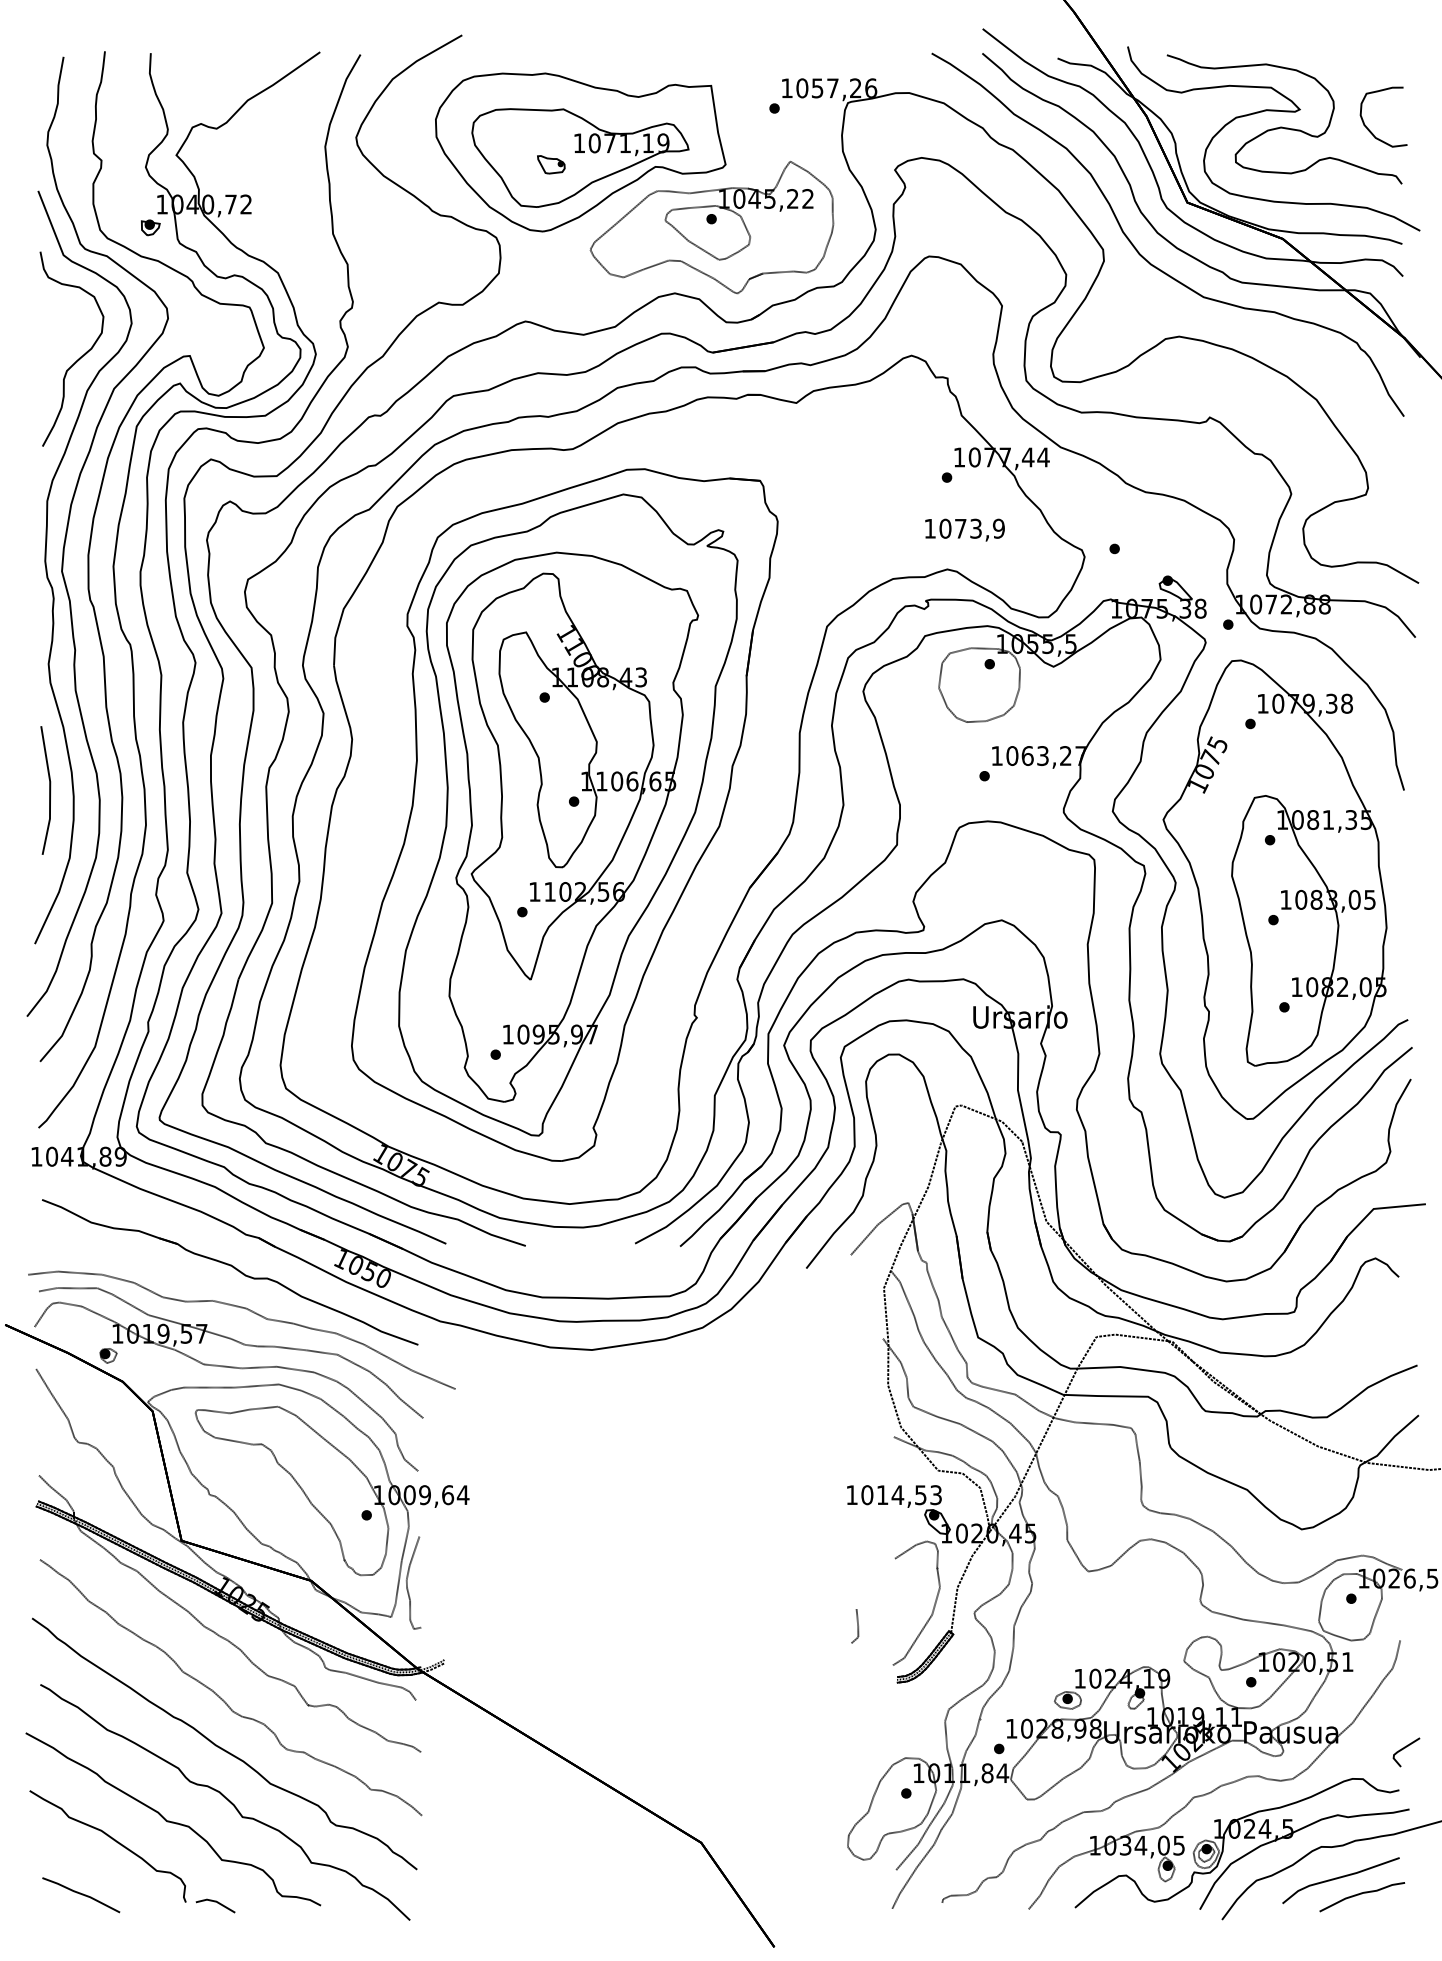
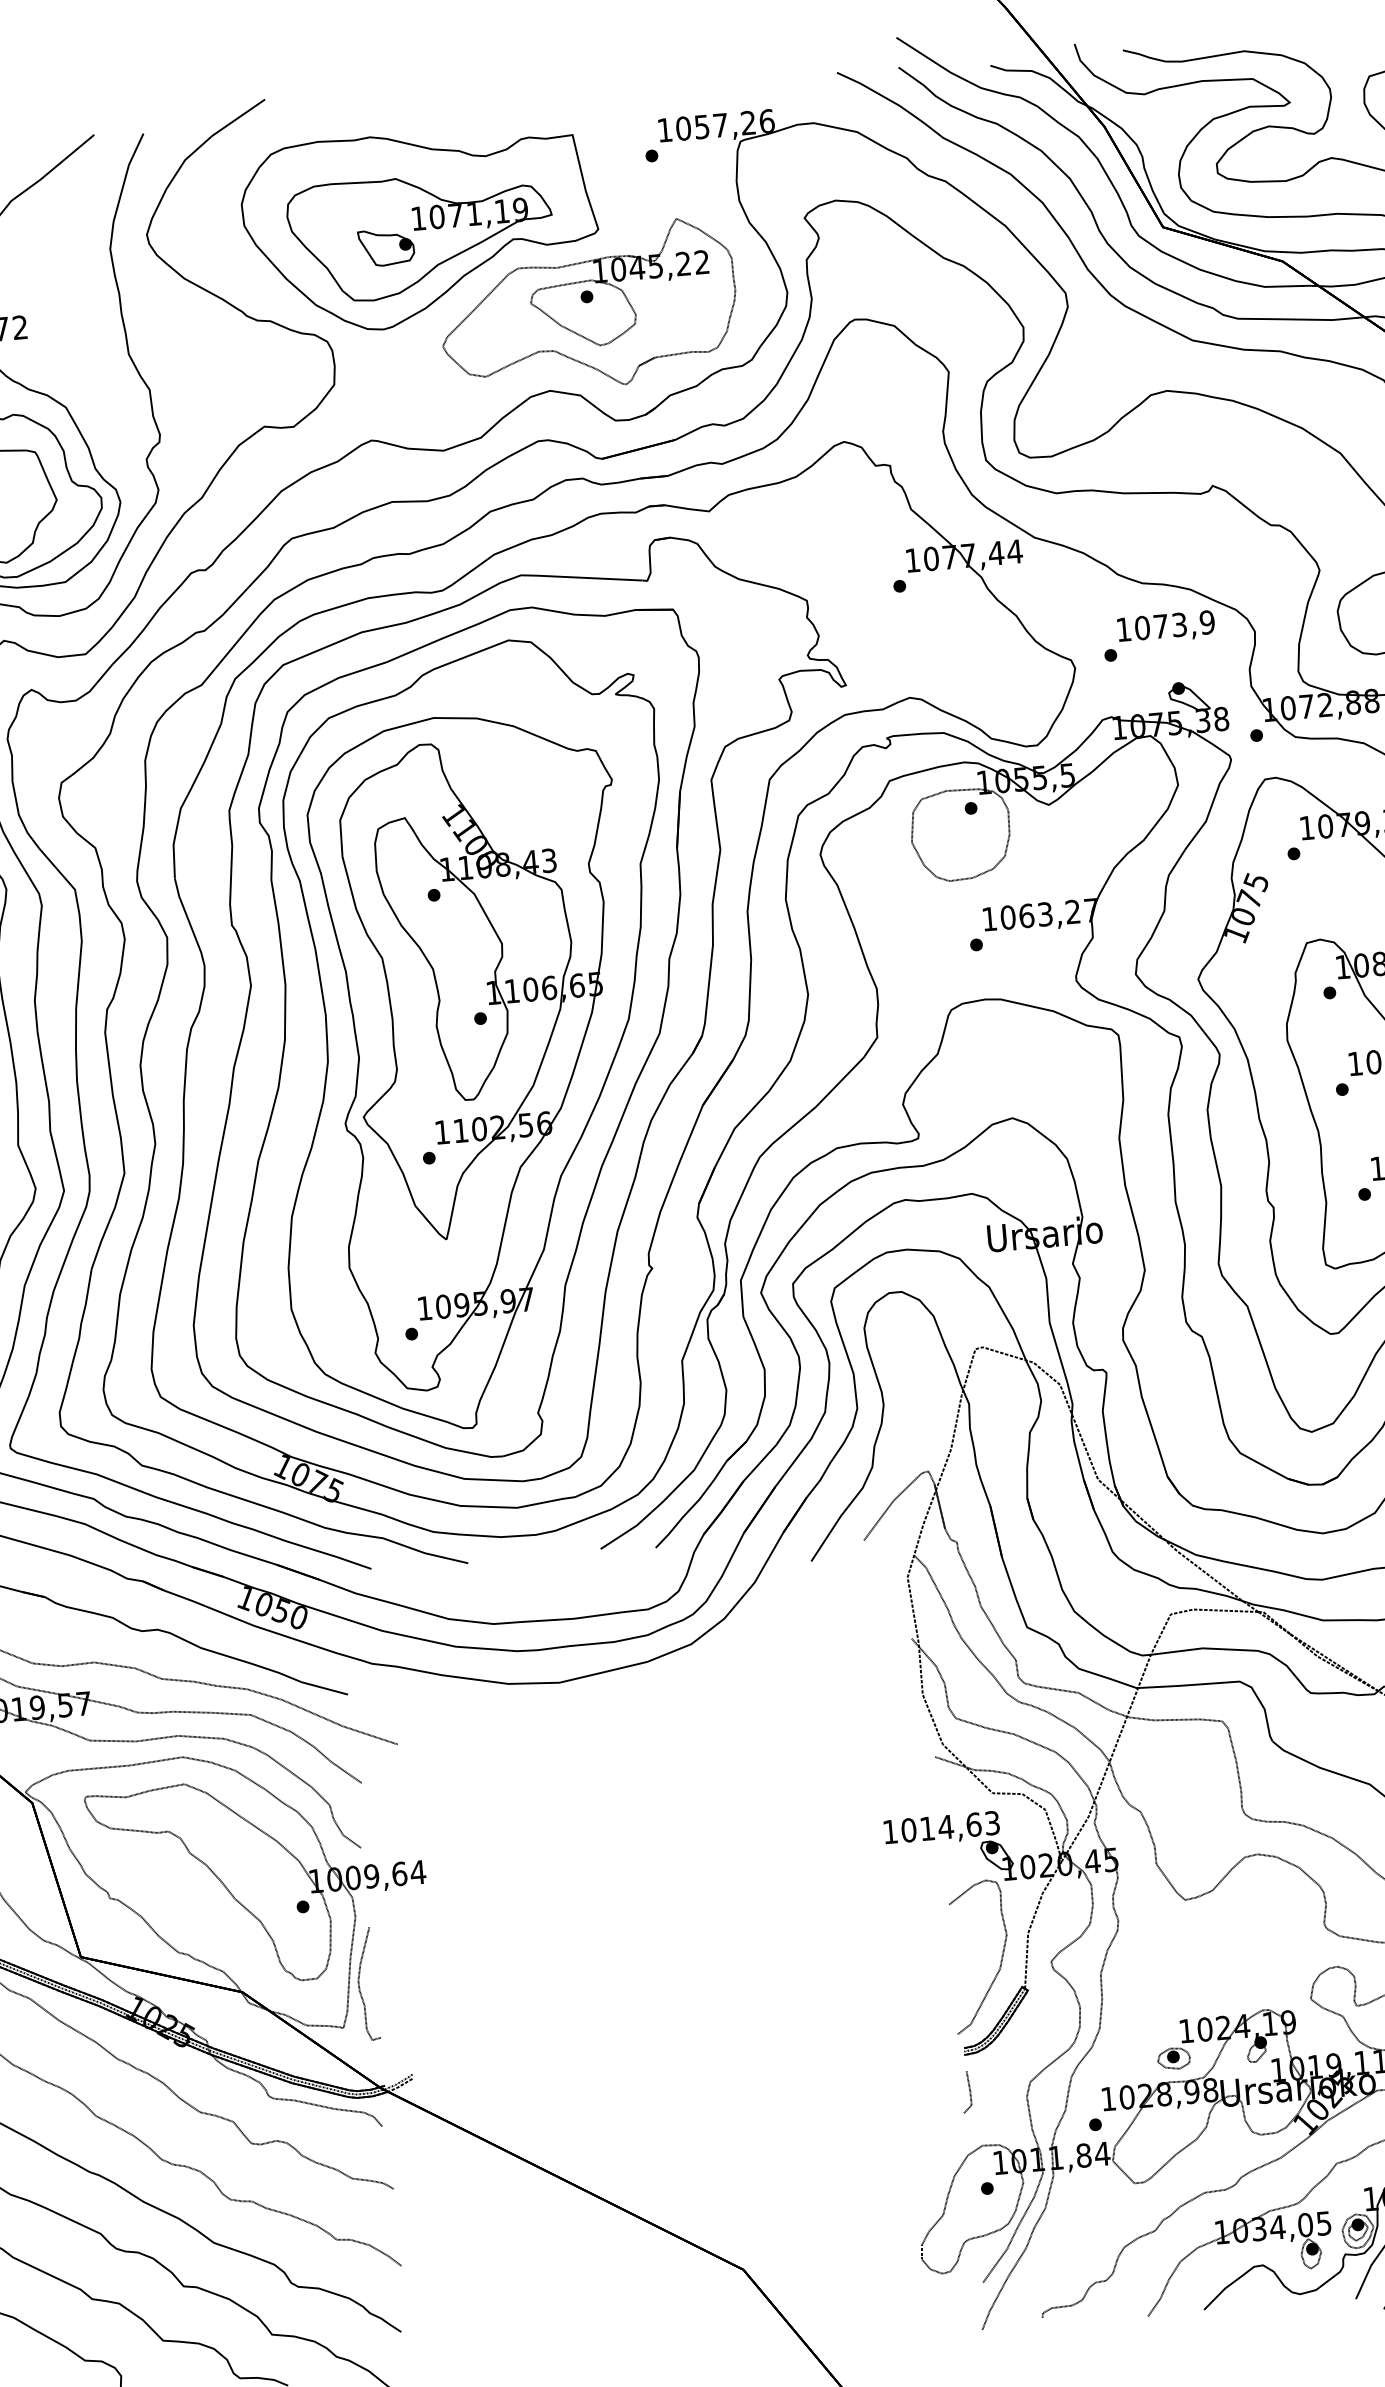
part: (551, 164) -> (386, 247), size x1.67
text: (964, 529) -> (1165, 626), moved
part: (607, 801) -> (521, 1014), added
text: (920, 1495) -> (973, 1825), 1014,53 -> 1014,63
line: (857, 1626) -> (969, 2092), moved

